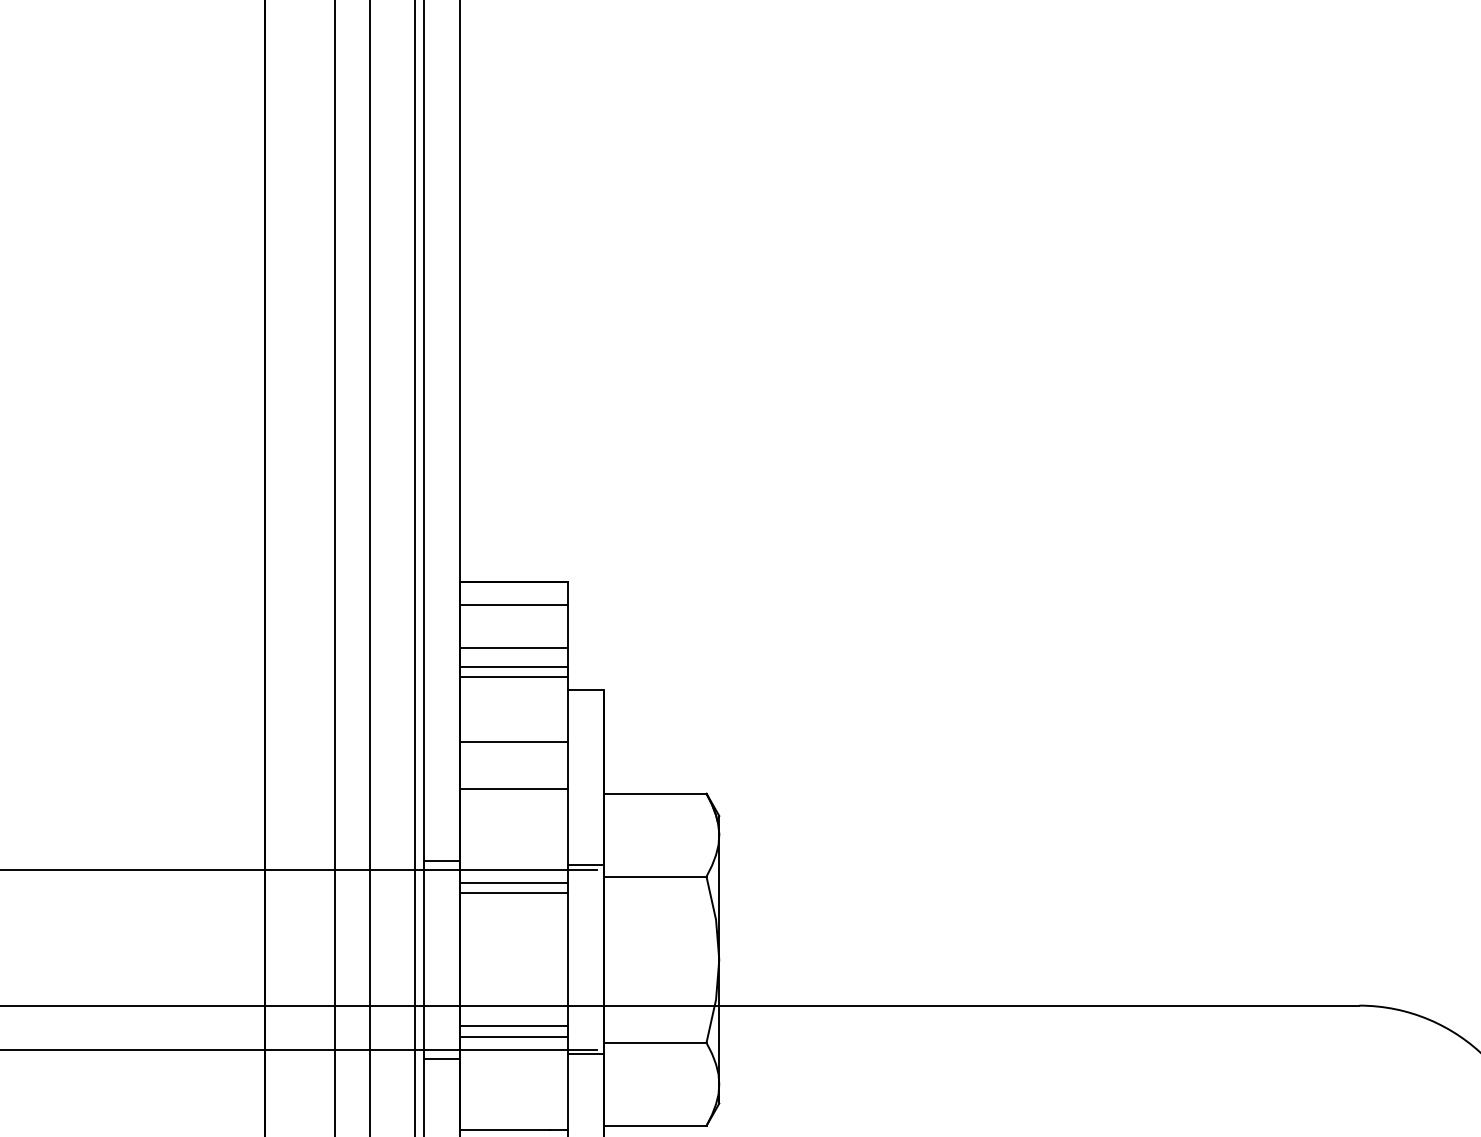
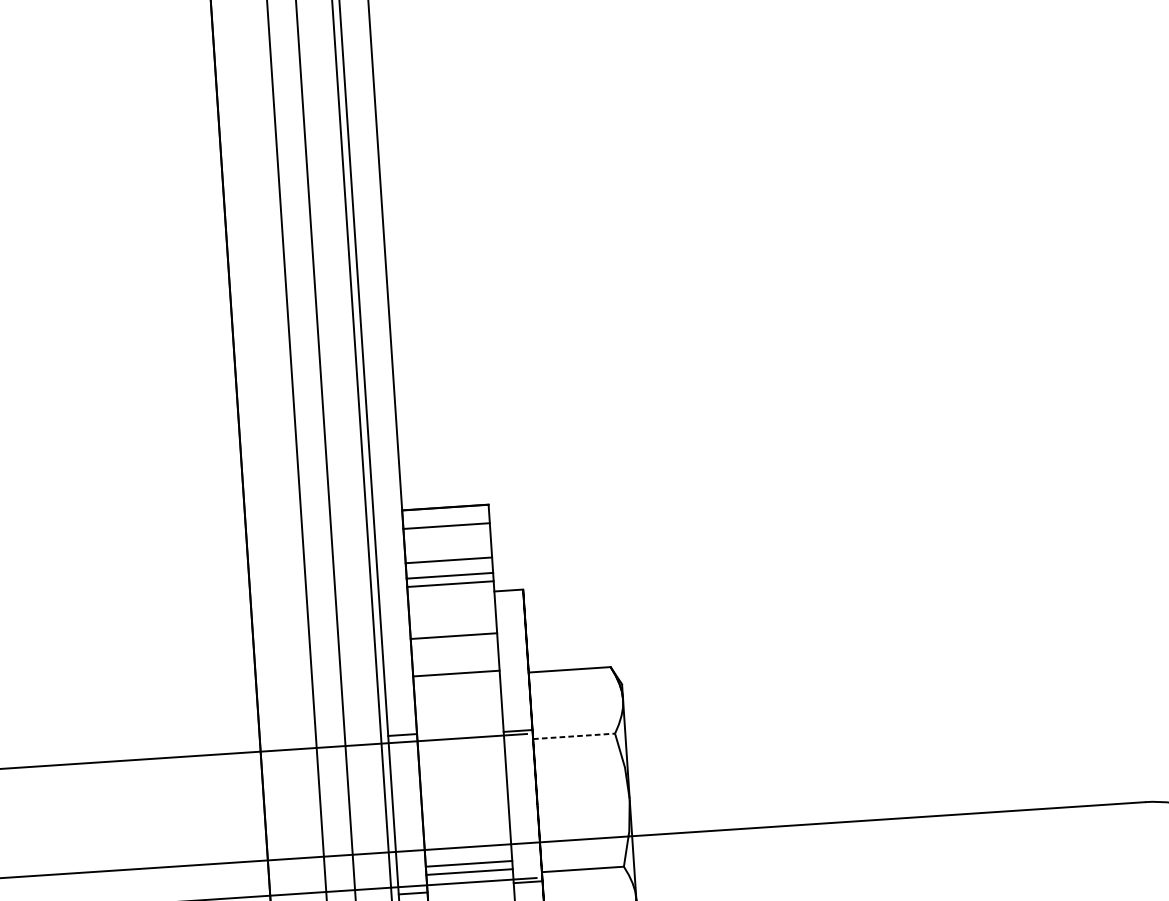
line: (655, 876) -> (574, 736), solid -> dashed
line: (514, 882) -> (461, 748), removed
line: (514, 893) -> (462, 757), removed

